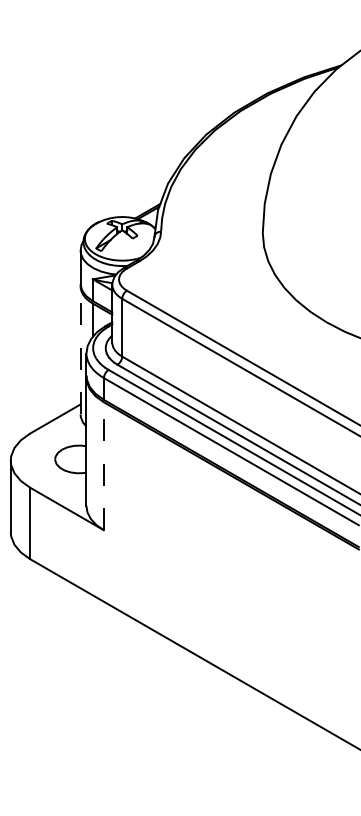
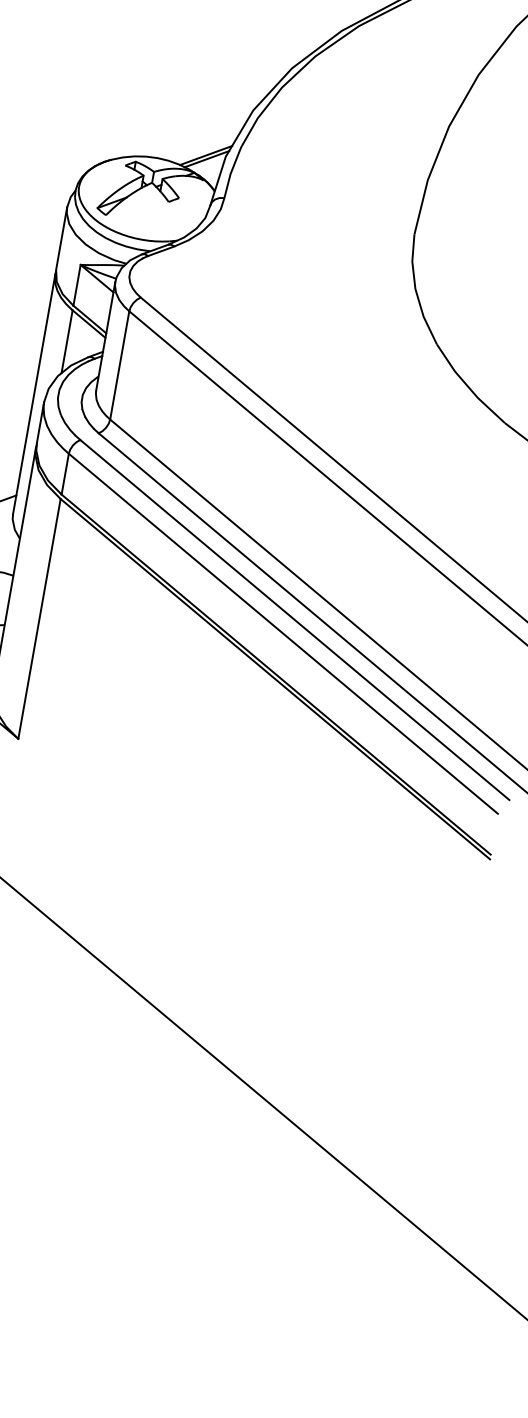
line: (80, 350) -> (34, 394), dashed -> solid
line: (103, 466) -> (38, 619), dashed -> solid

